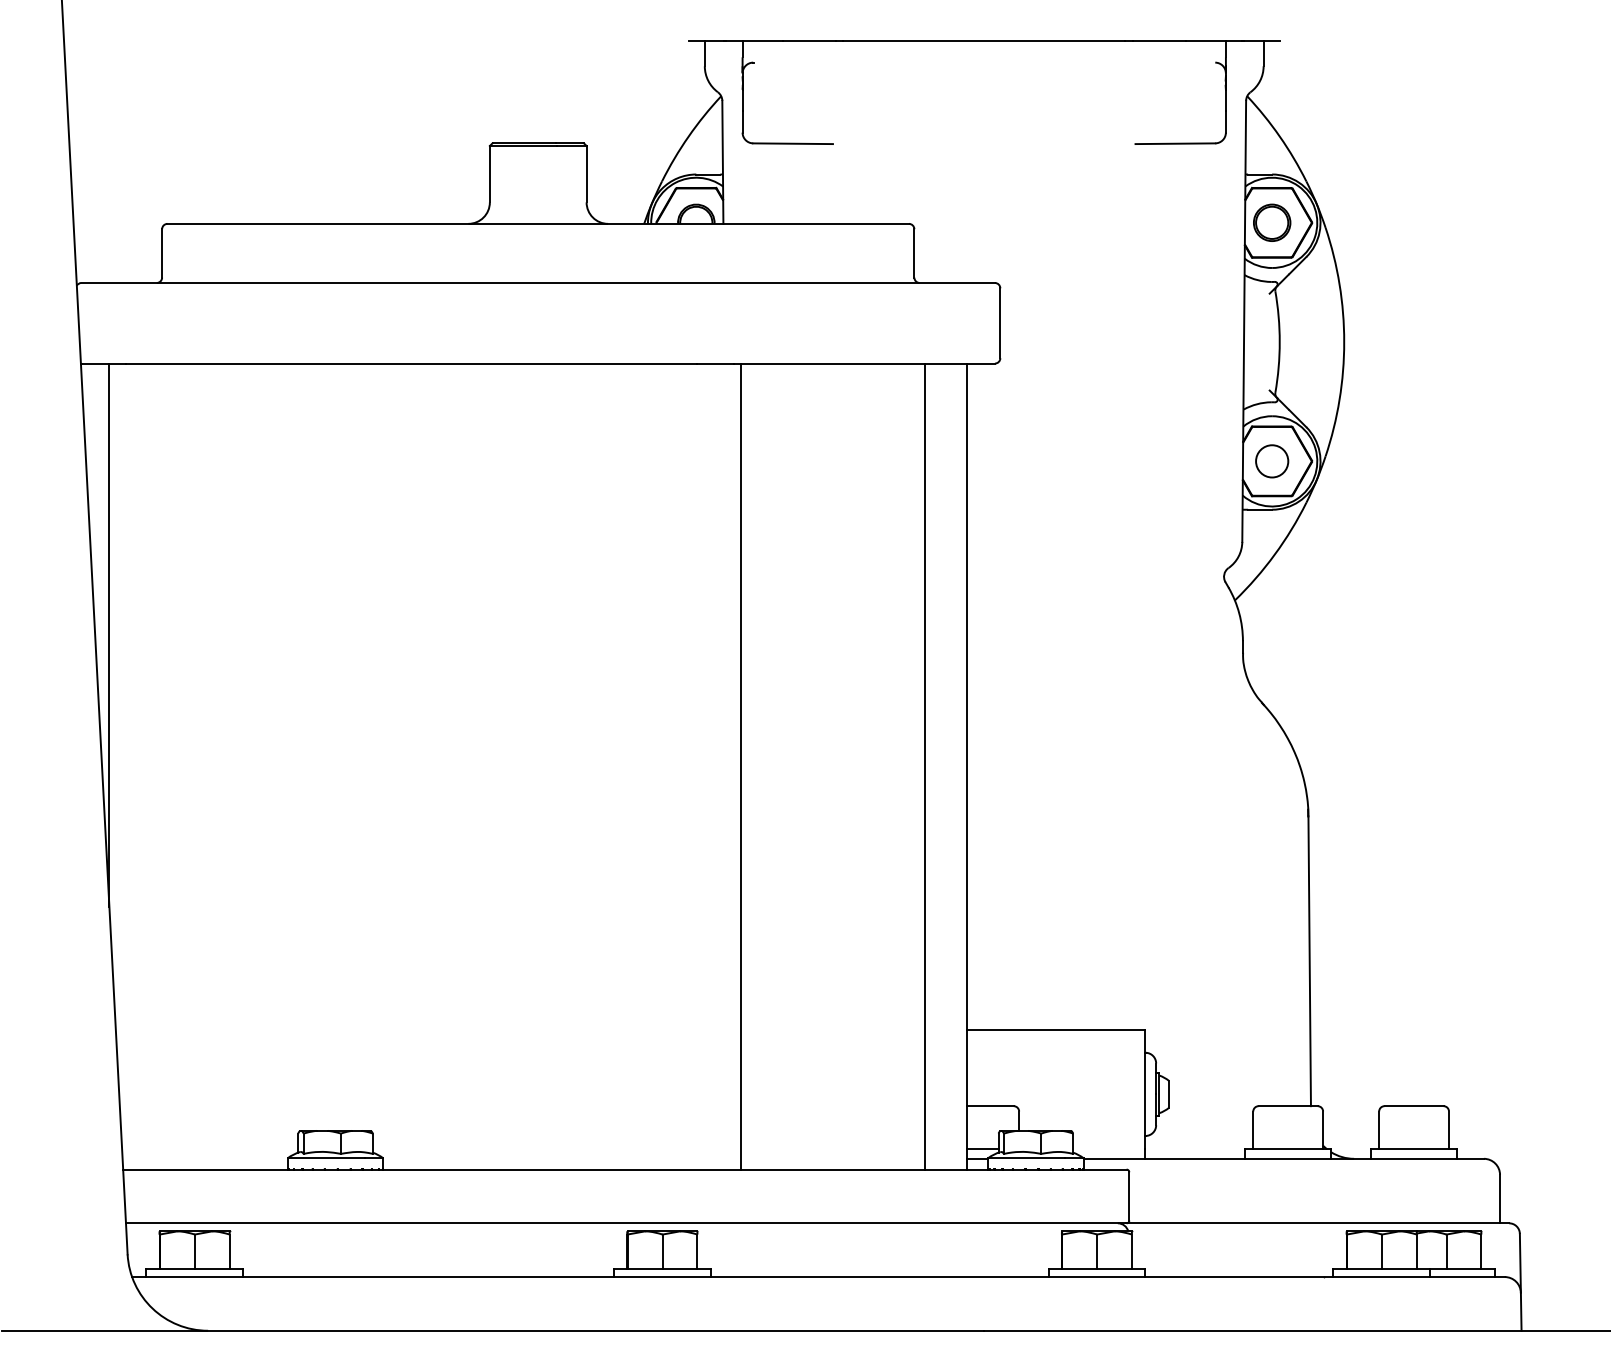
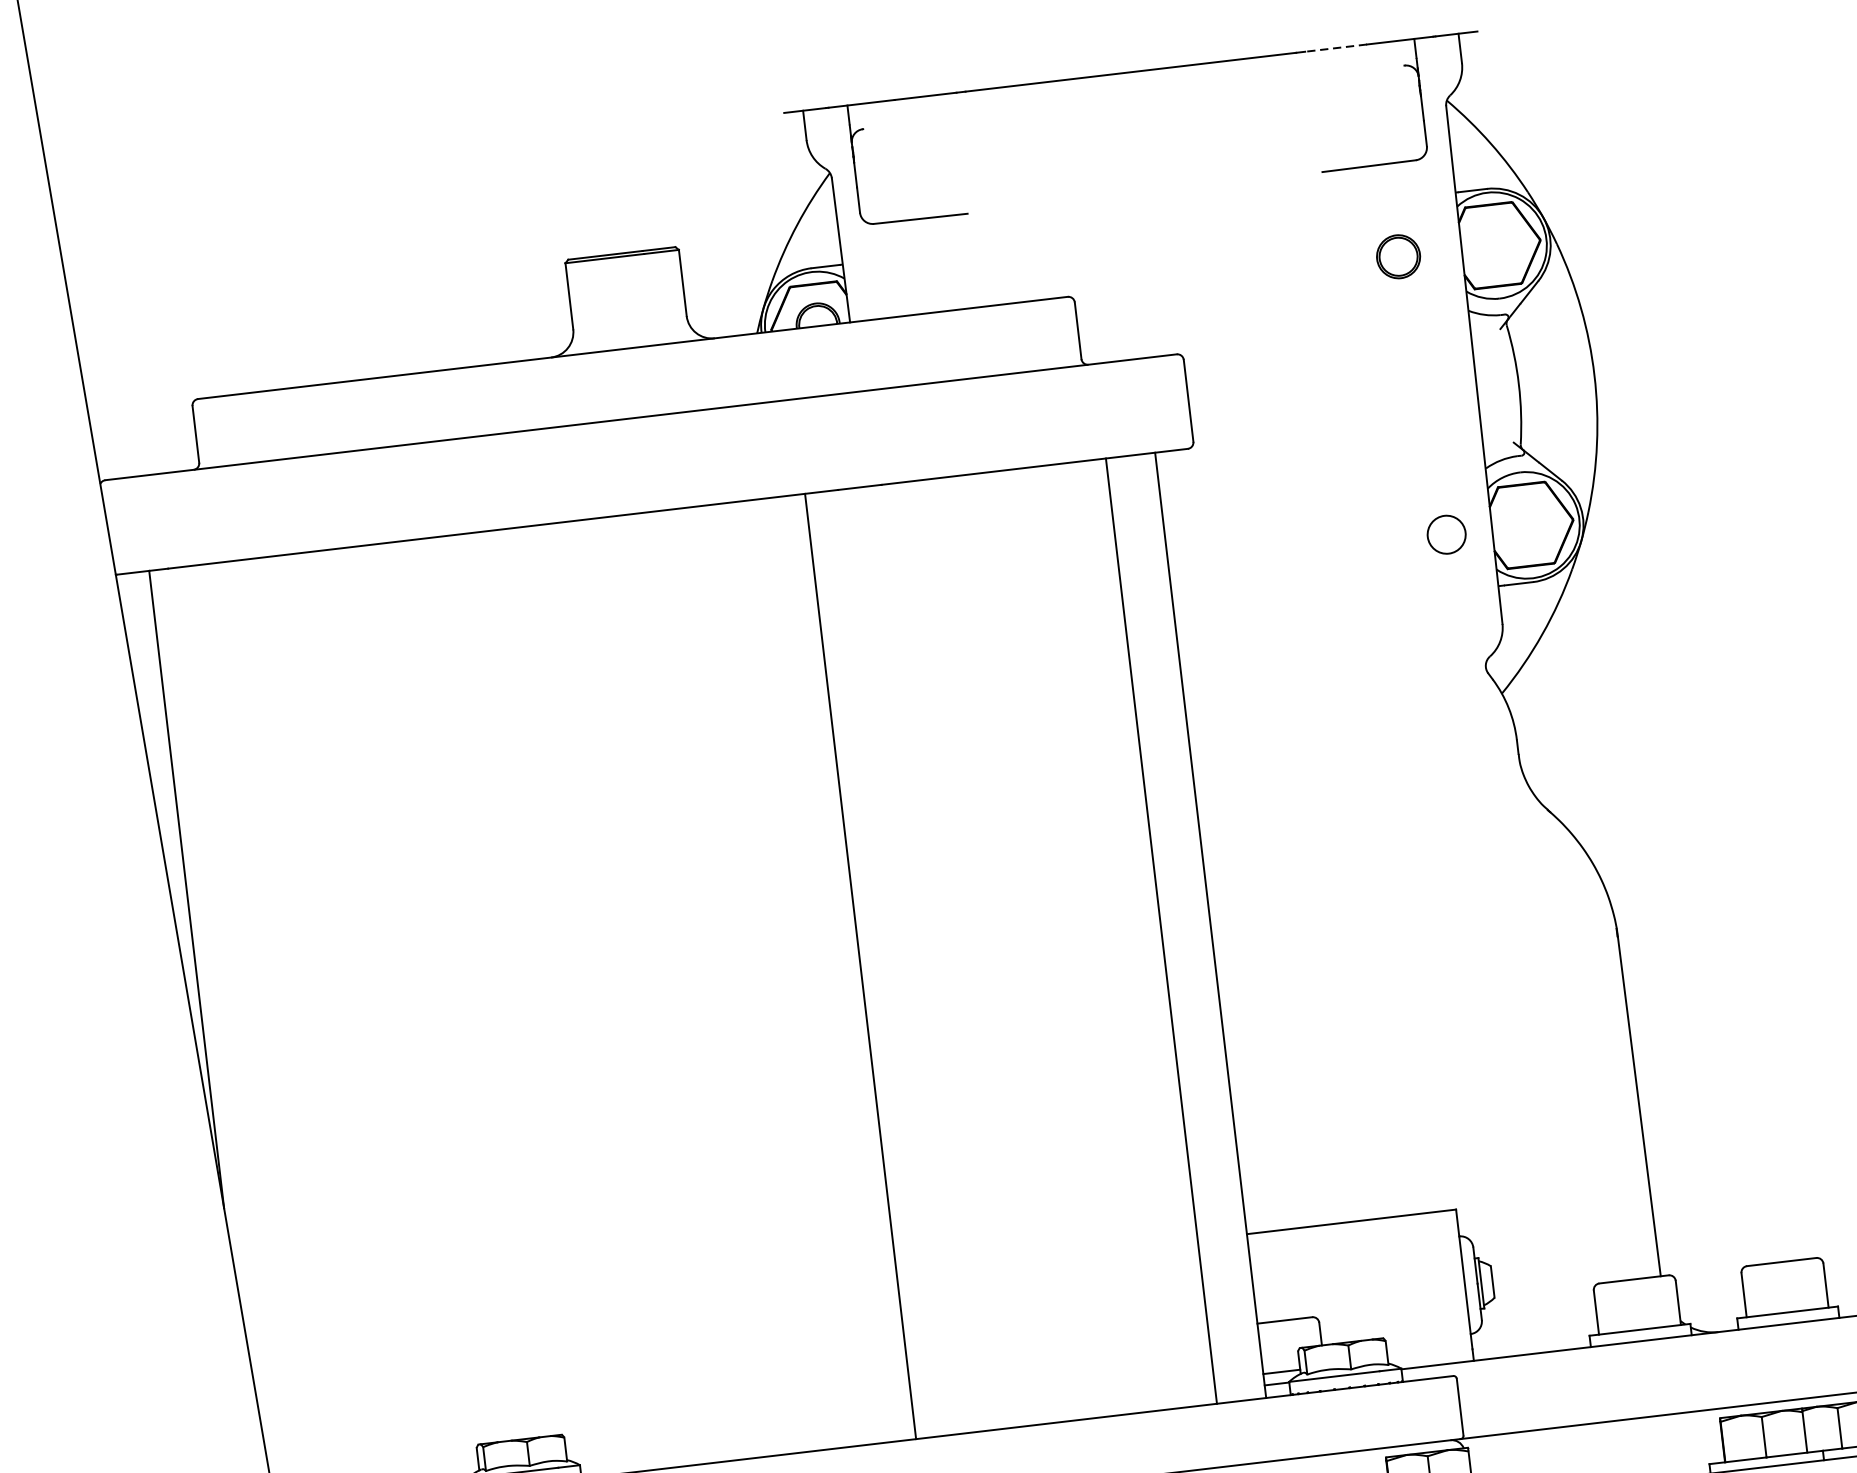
line: (1158, 41) -> (1335, 48), solid -> dashed
part: (1272, 222) -> (1398, 256), moved
circle: (1272, 461) -> (1447, 534), moved
line: (740, 766) -> (860, 966), moved

